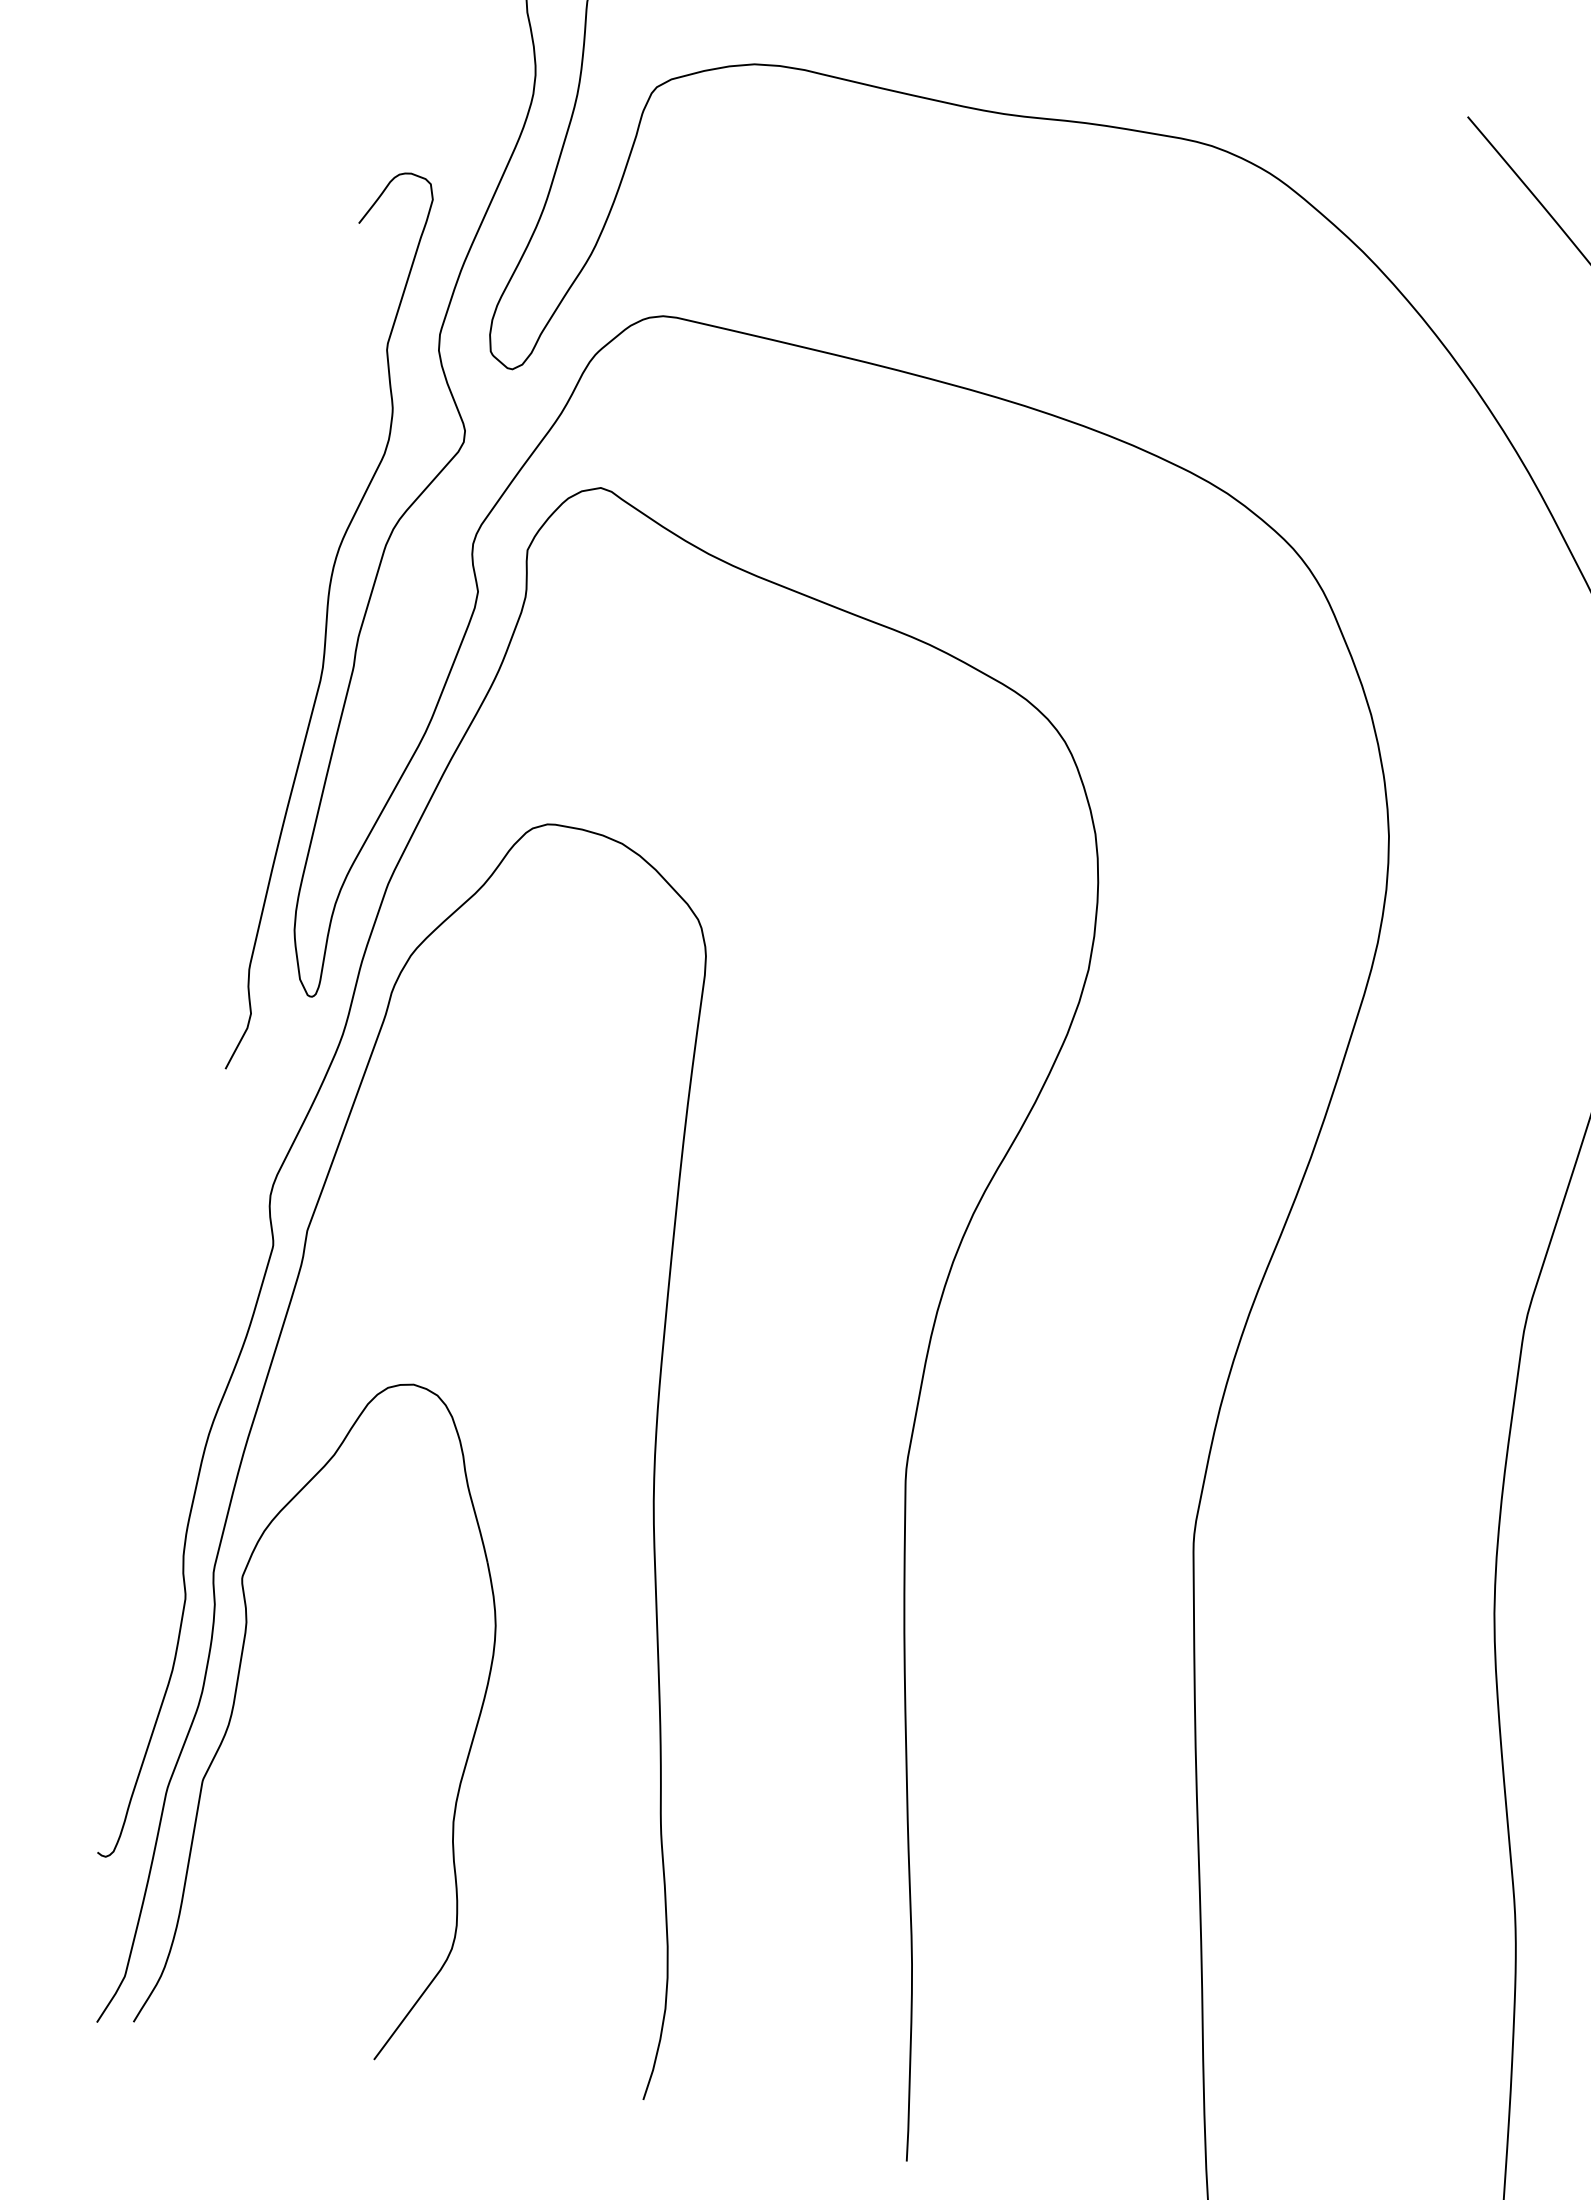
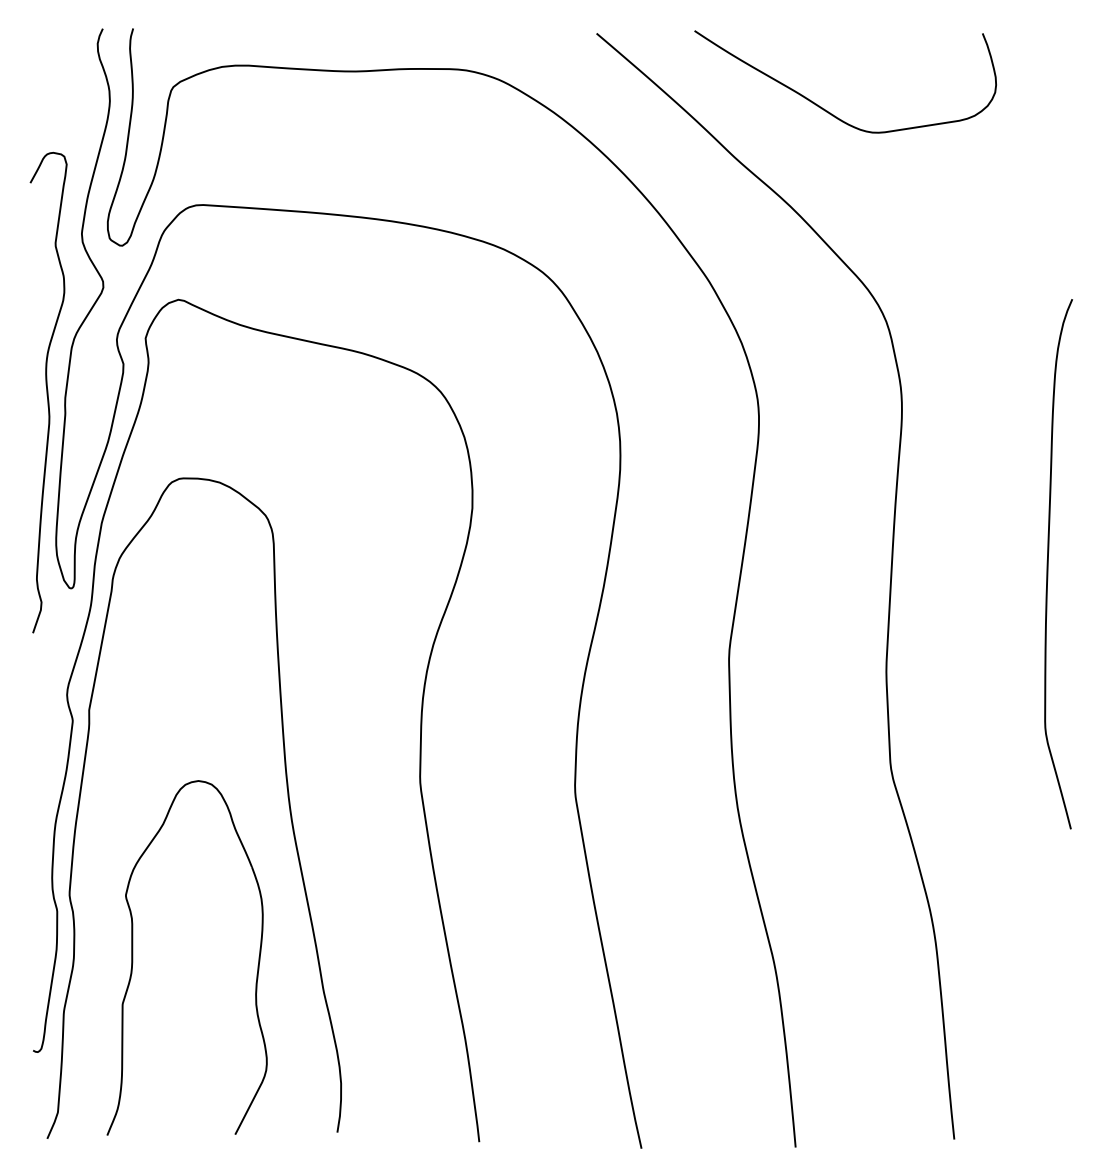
part: (237, 1696) -> (133, 957), moved

